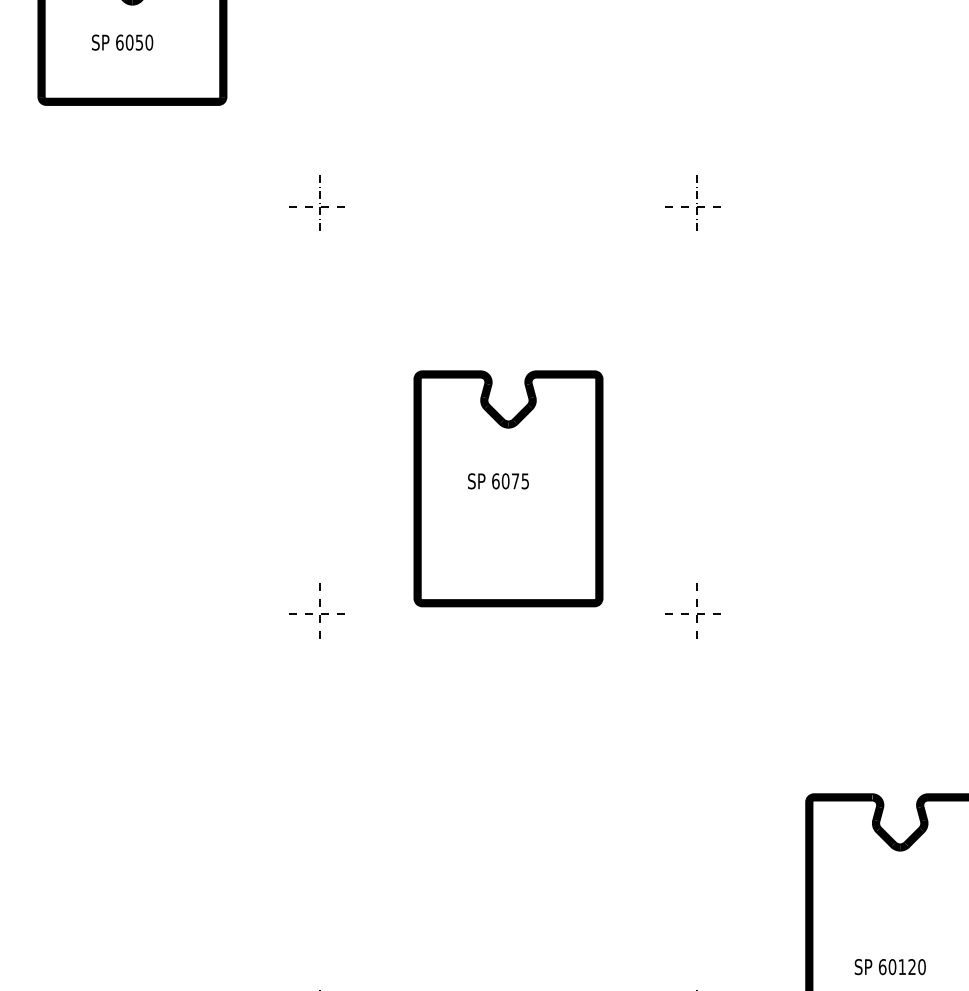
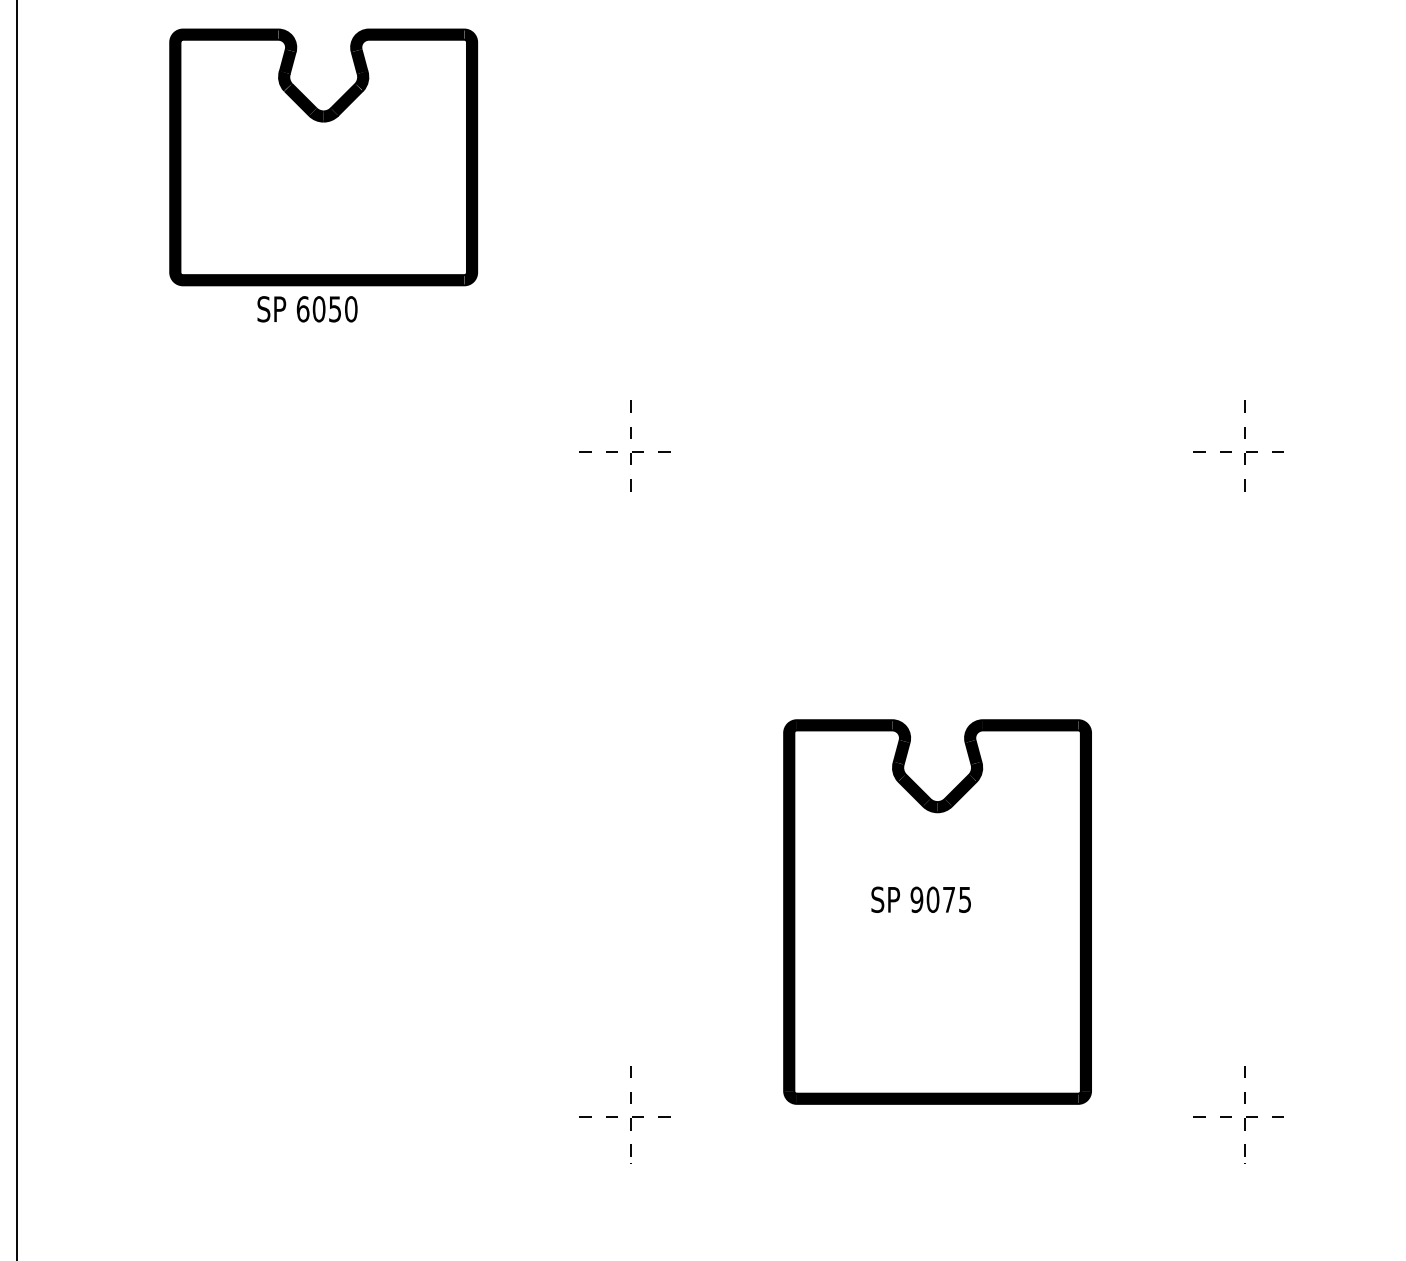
text: (122, 42) -> (307, 309), moved
text: (495, 481) -> (916, 900), 6075 -> 9075

